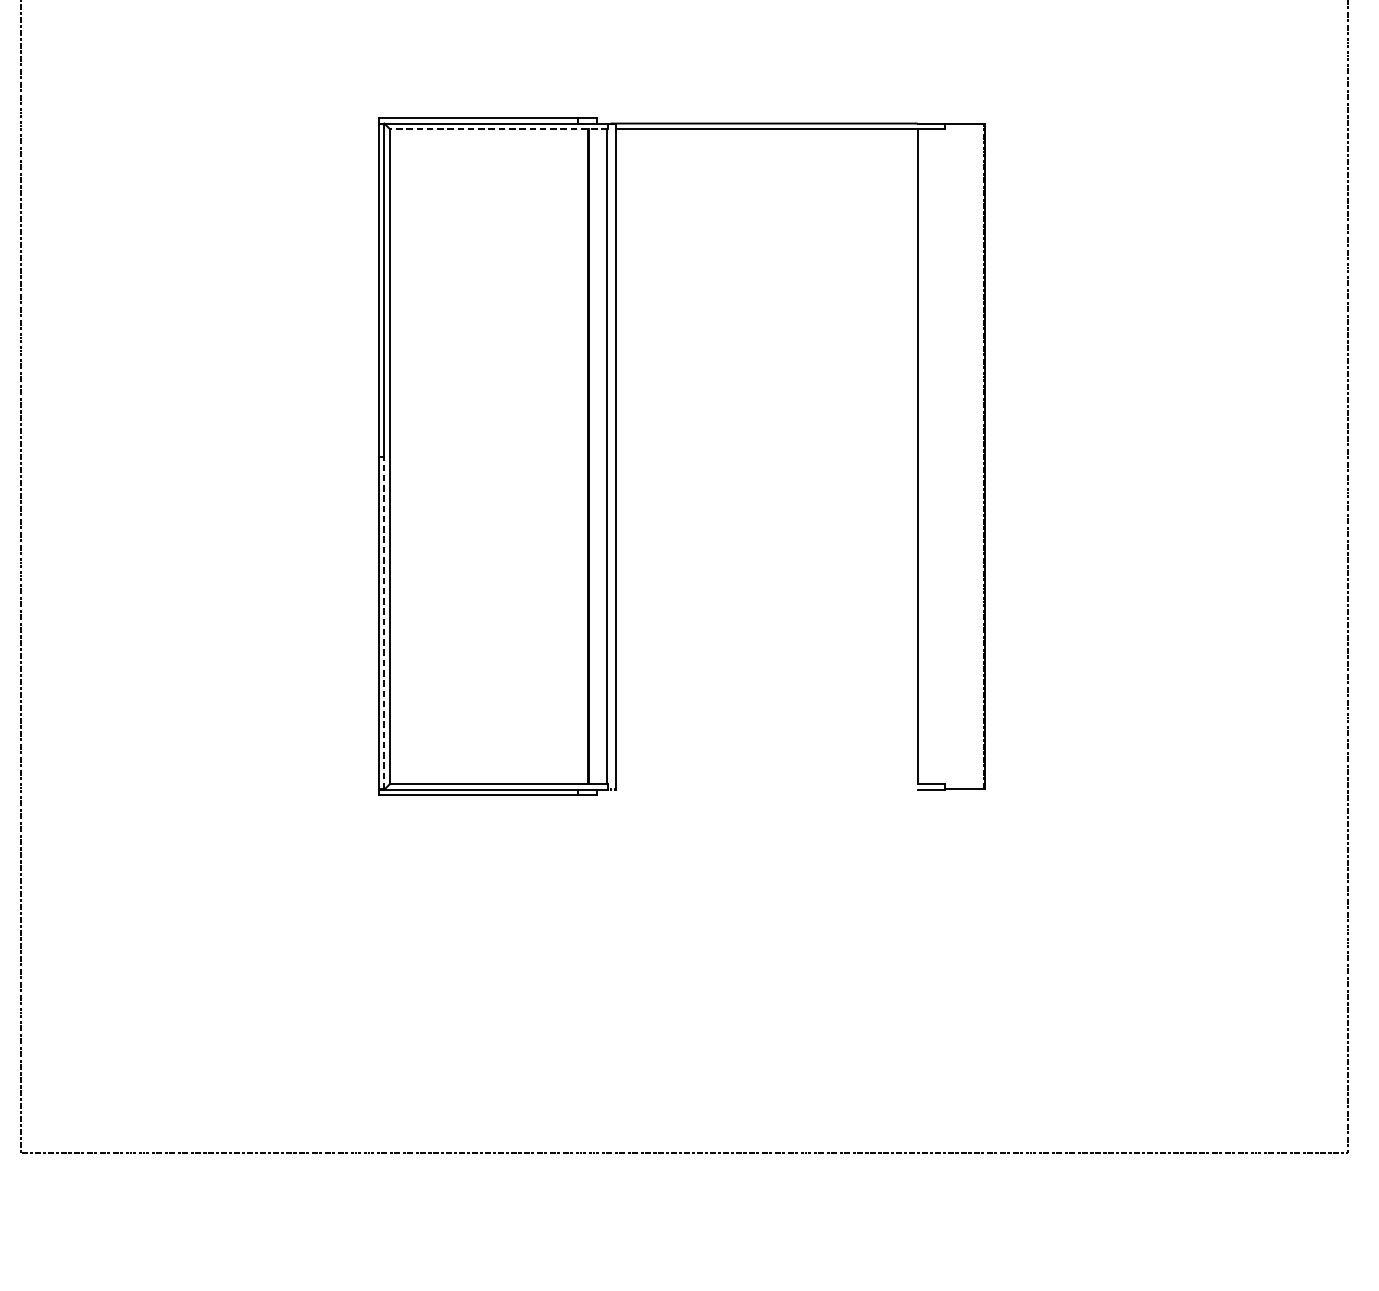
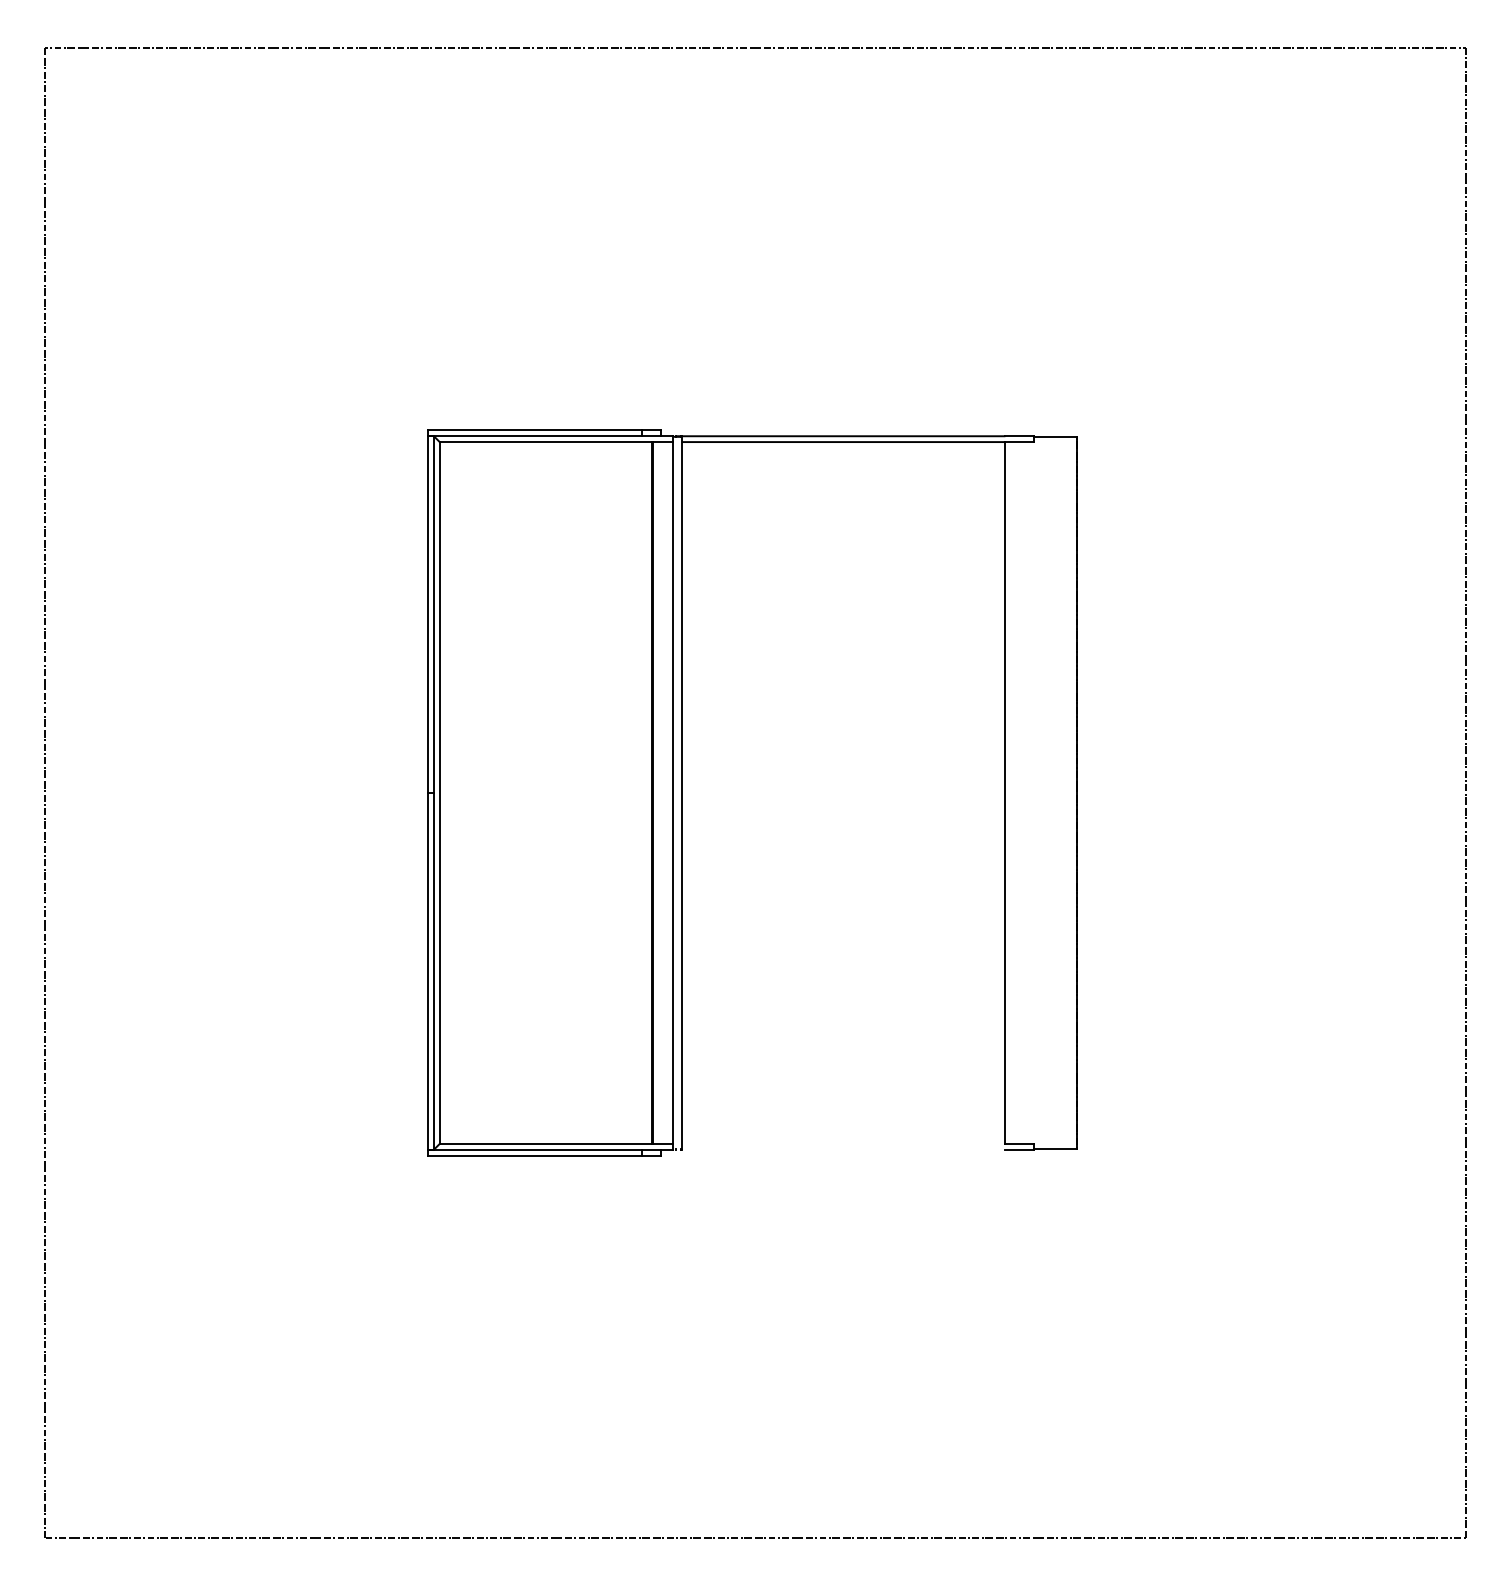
line: (498, 129) -> (556, 442), dashed -> solid
line: (383, 622) -> (433, 970), dashed -> solid

